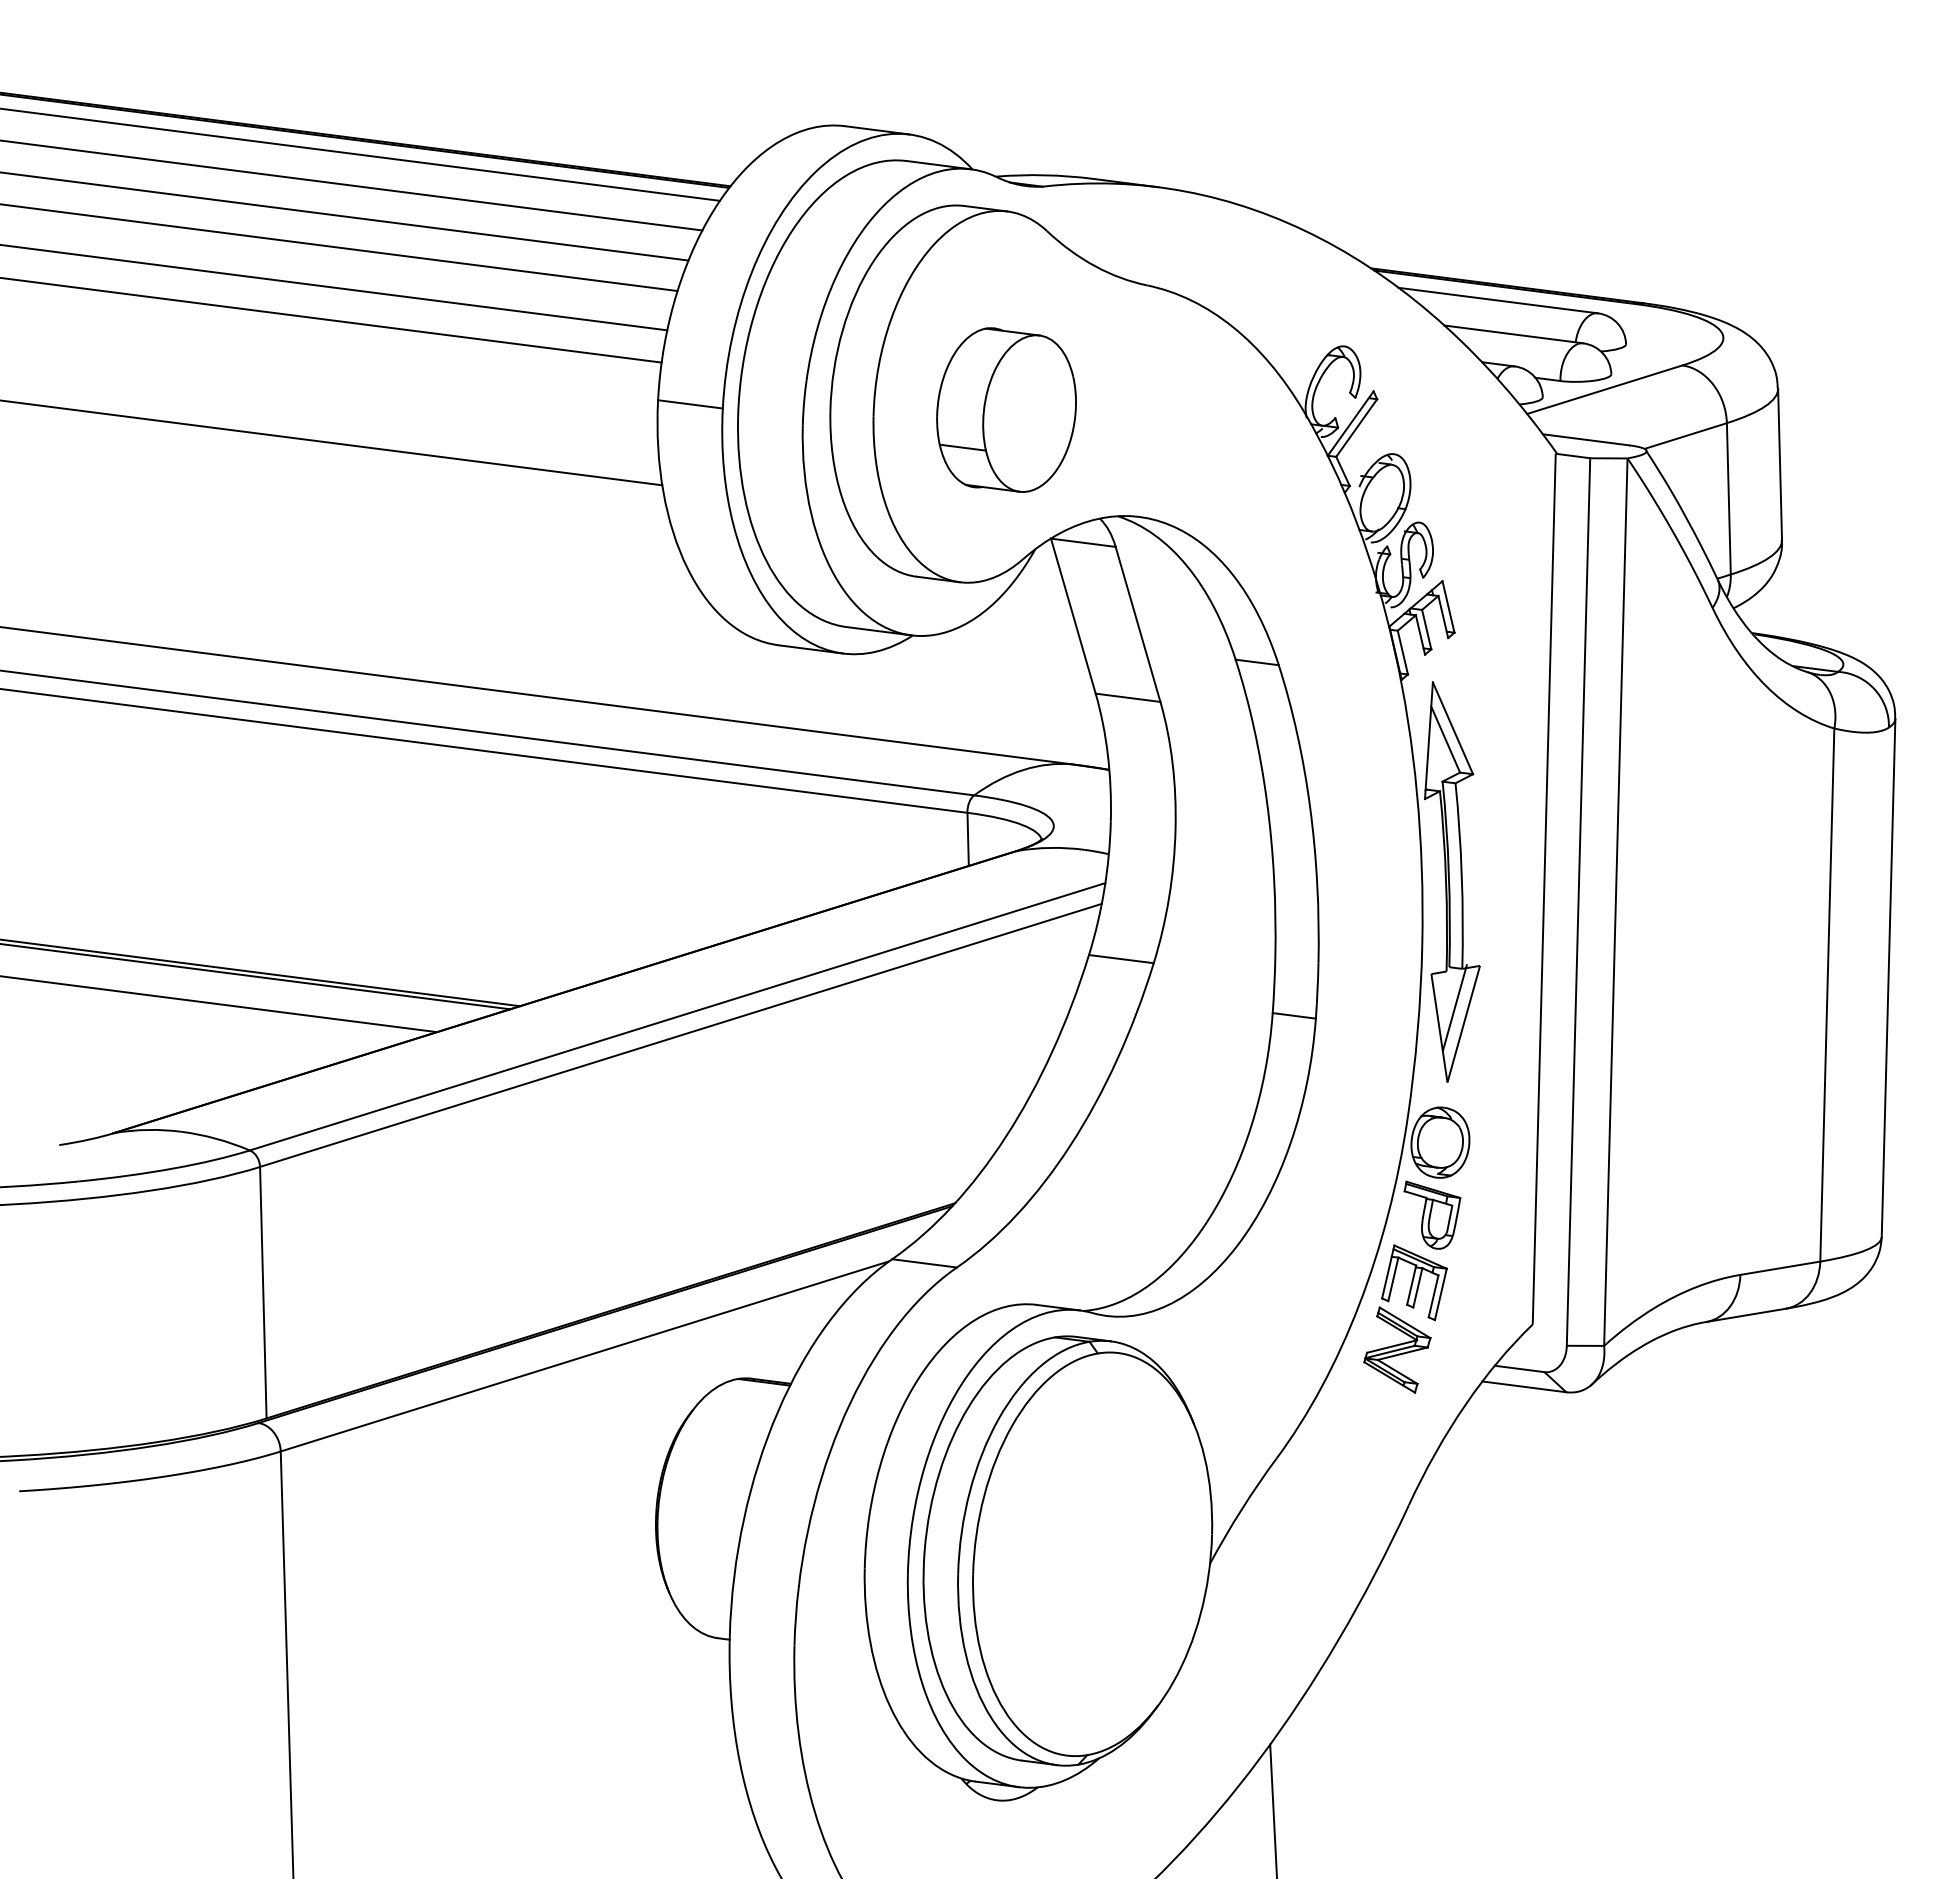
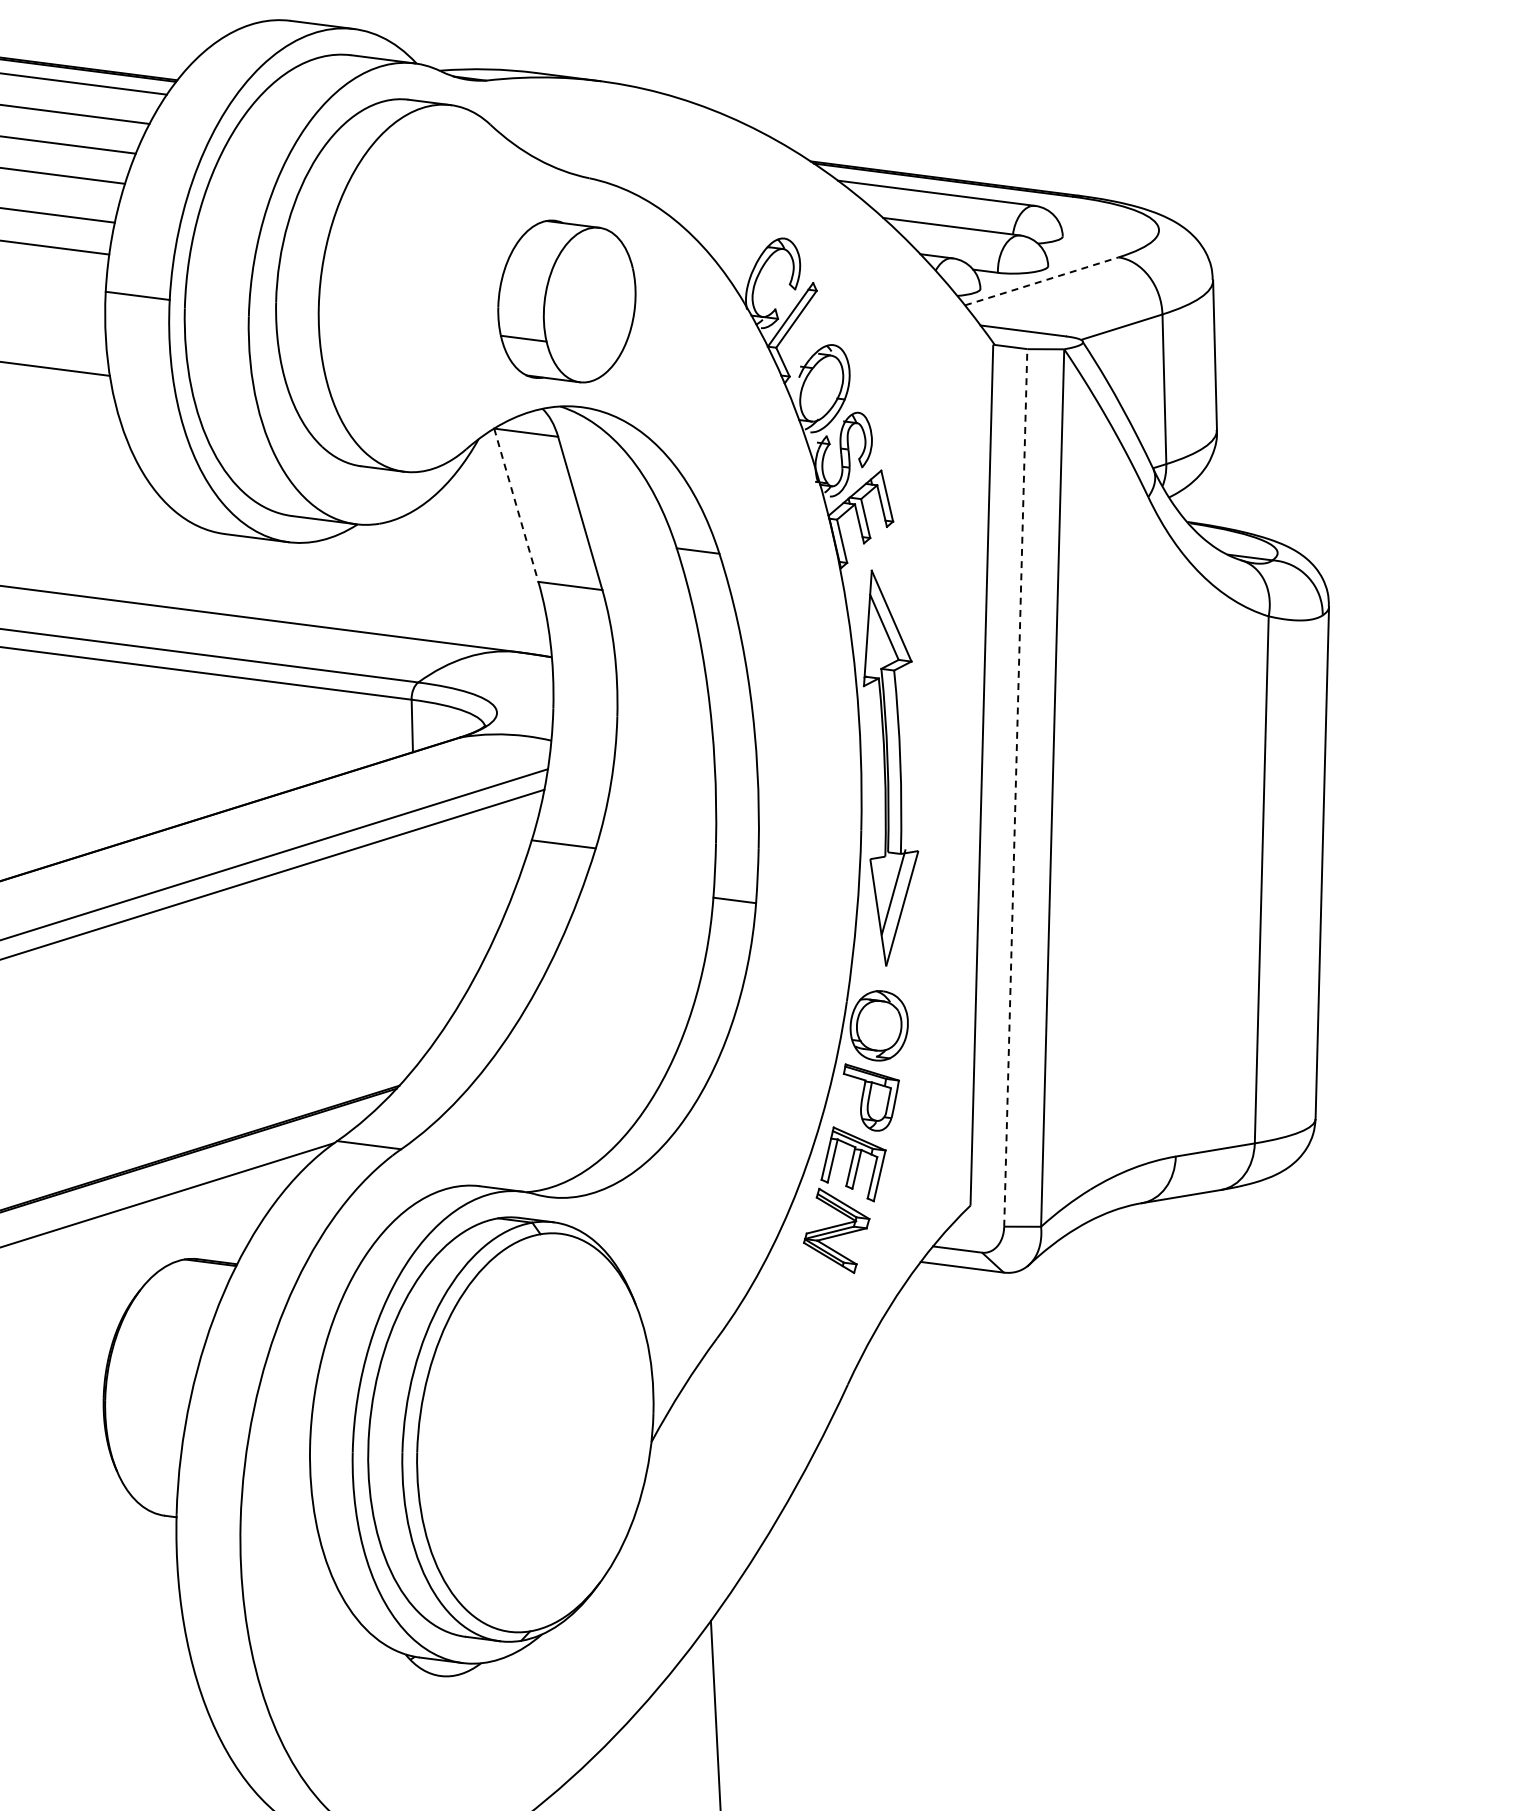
line: (1605, 389) -> (1042, 281), solid -> dashed
part: (1006, 409) -> (566, 300), moved
line: (1073, 616) -> (516, 505), solid -> dashed
line: (1578, 902) -> (1015, 788), solid -> dashed

